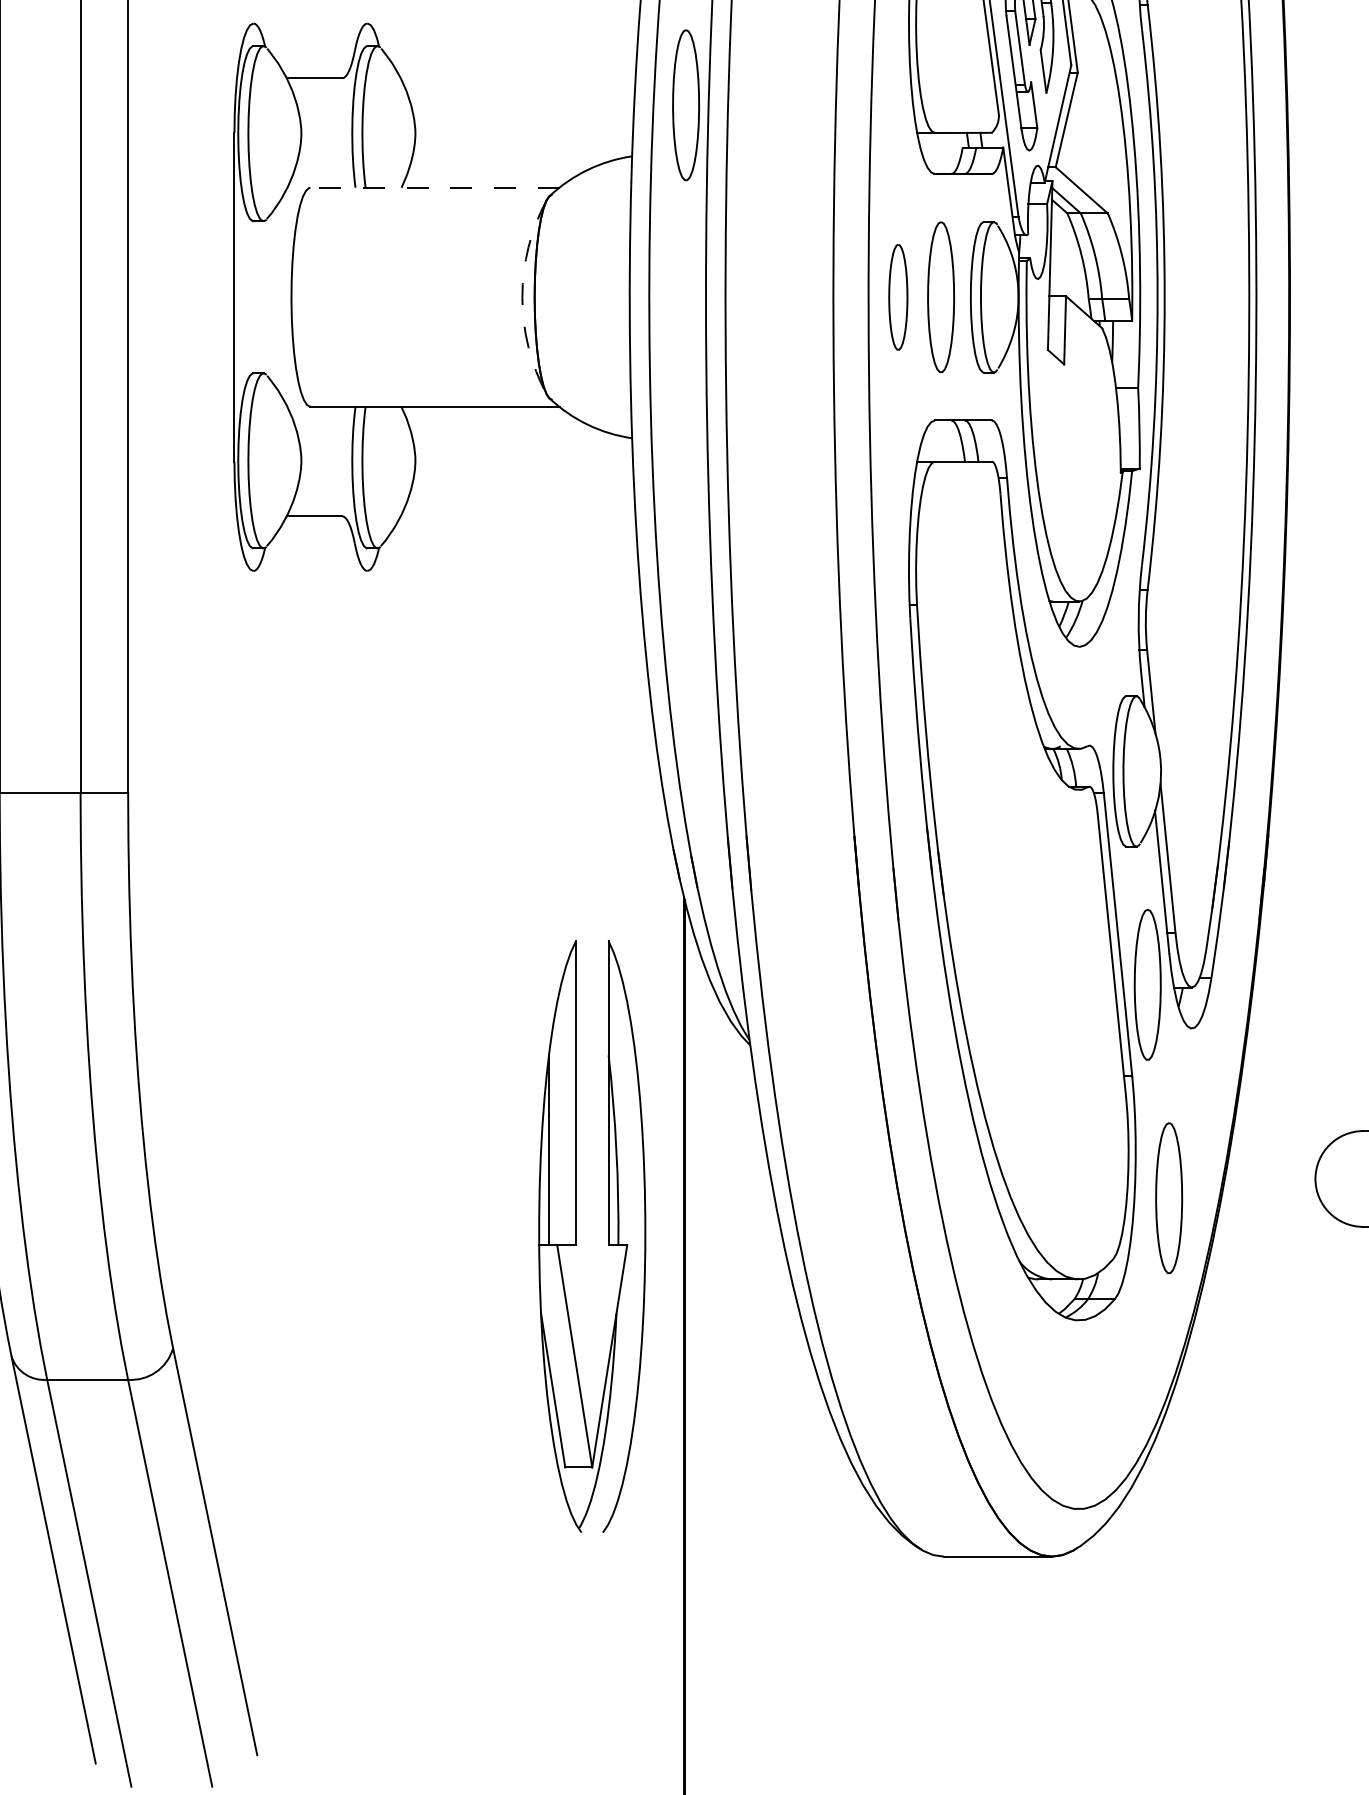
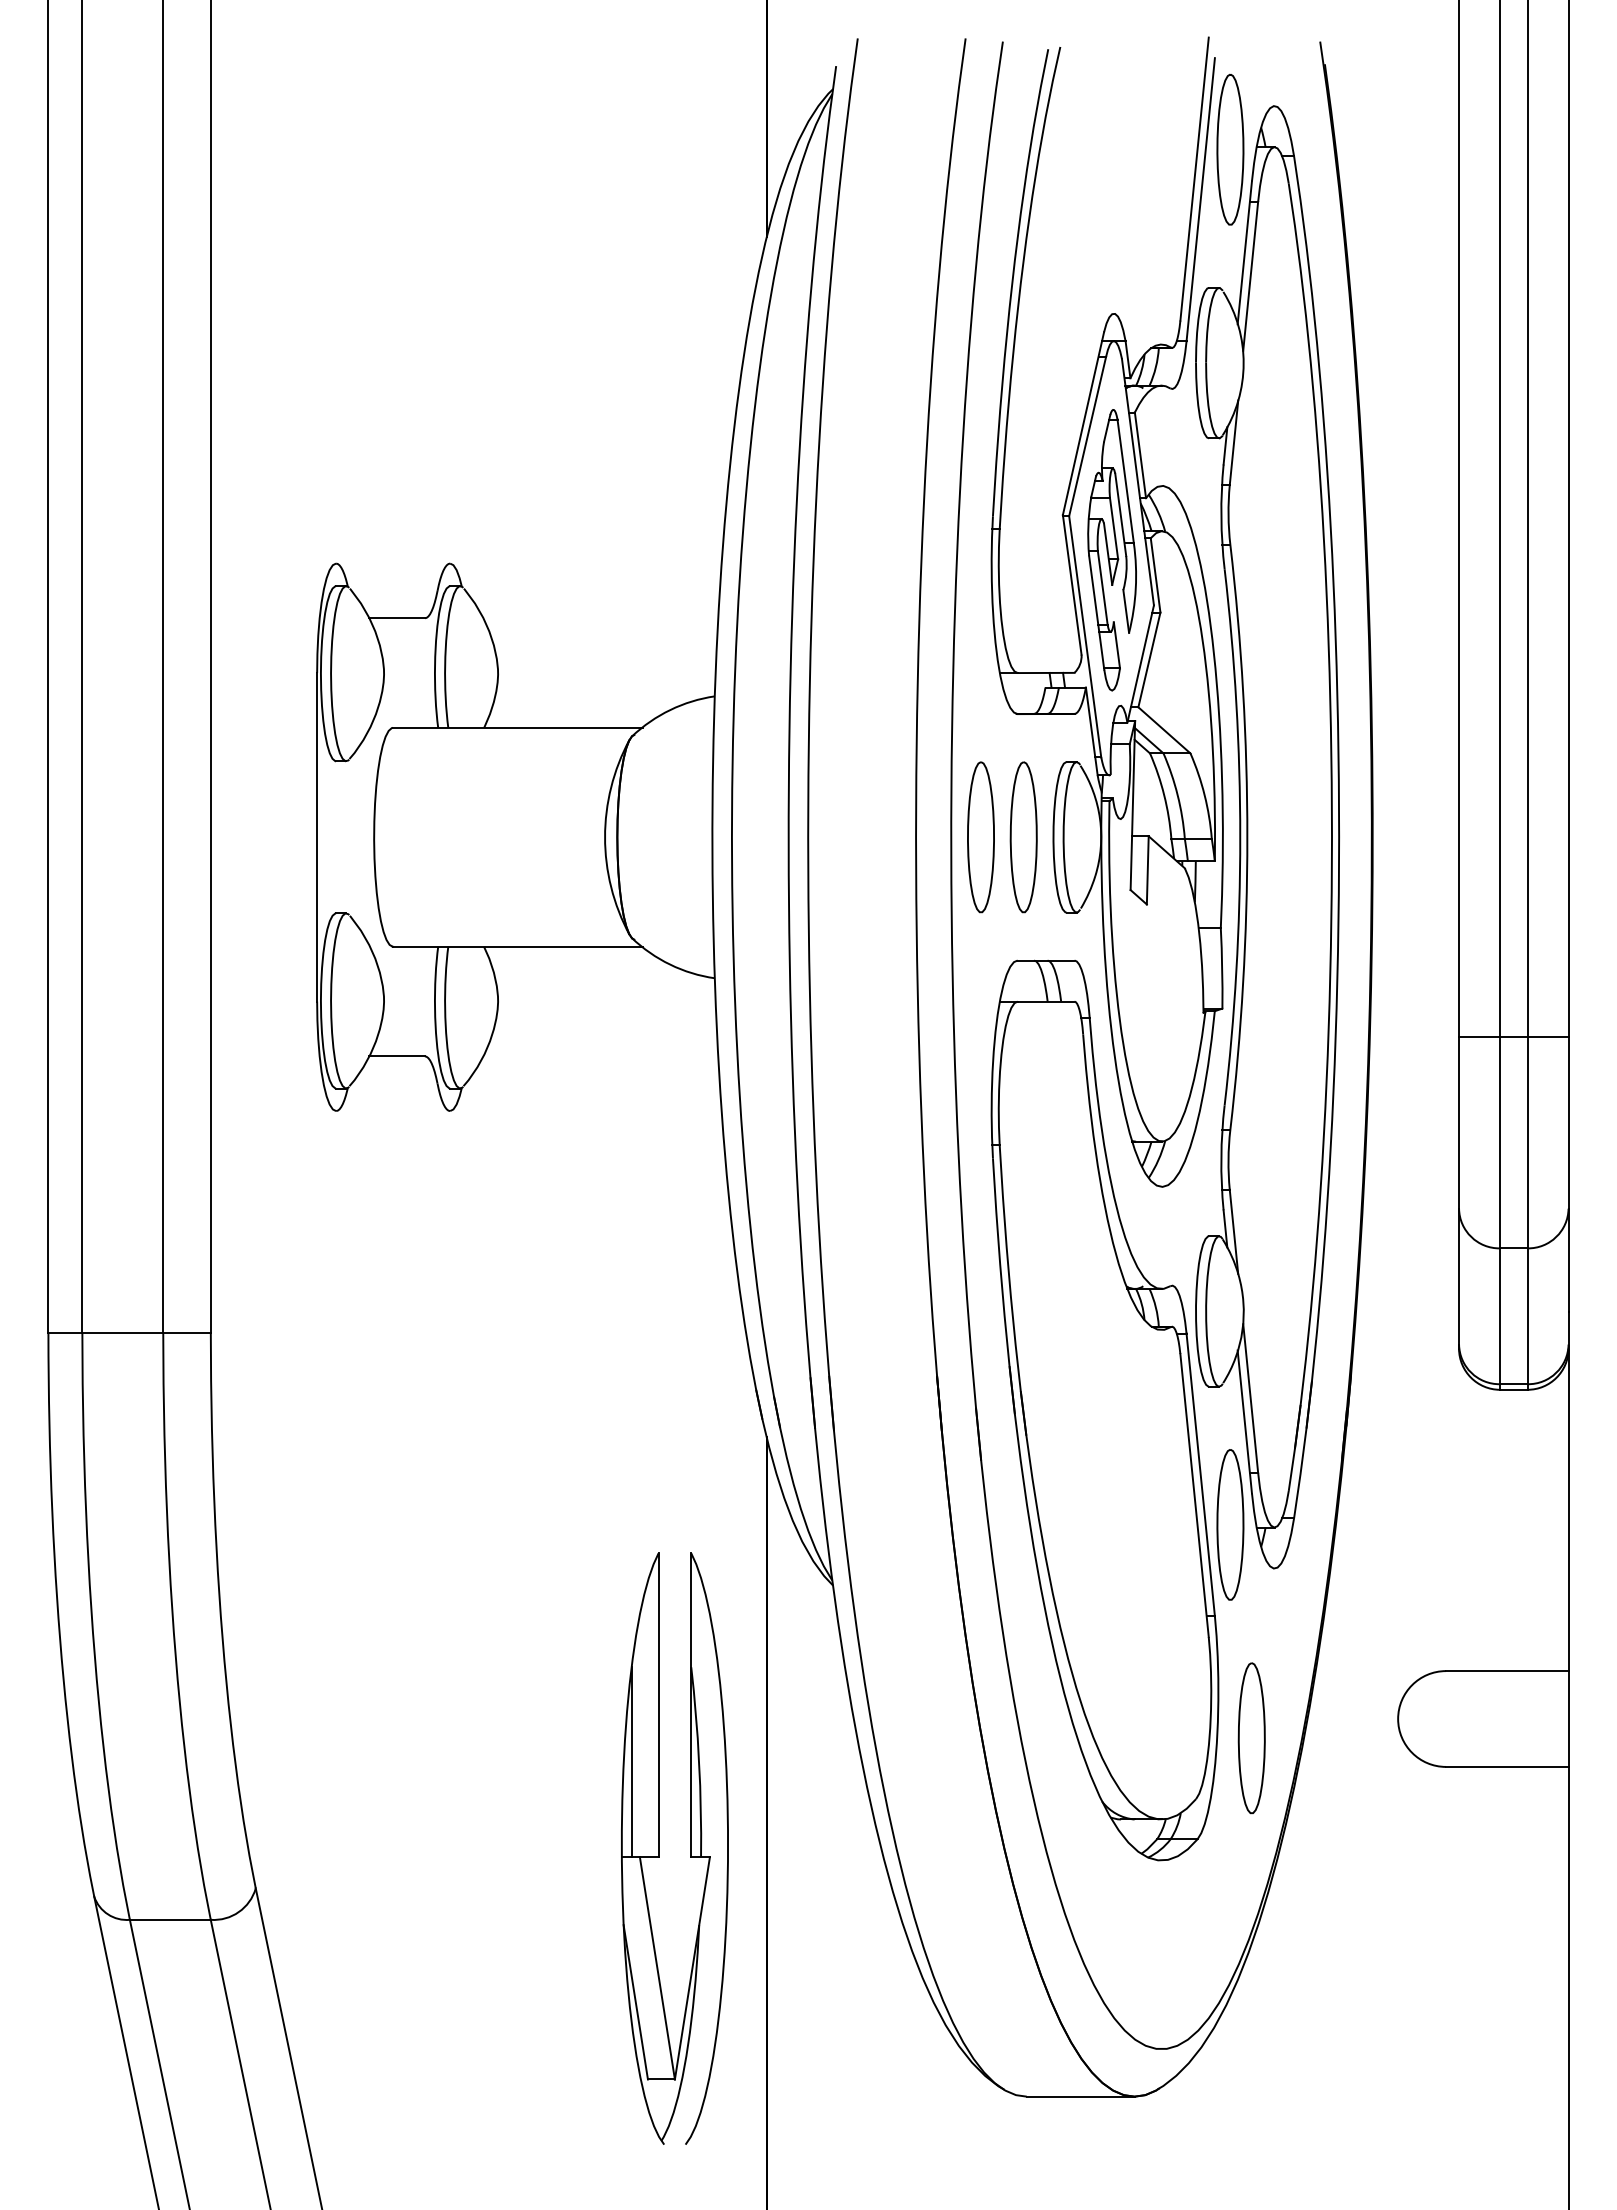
part: (685, 105) -> (768, 645), removed
line: (434, 187) -> (517, 727), dashed -> solid
arc: (522, 297) -> (605, 837), dashed -> solid
part: (897, 297) -> (980, 837), size x1.43
part: (576, 1236) -> (659, 1848), moved

